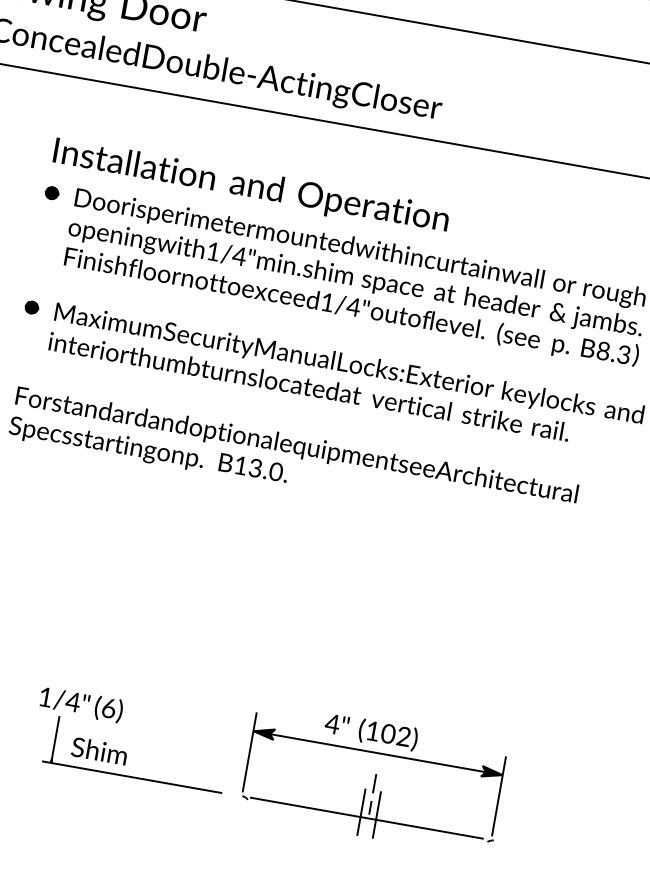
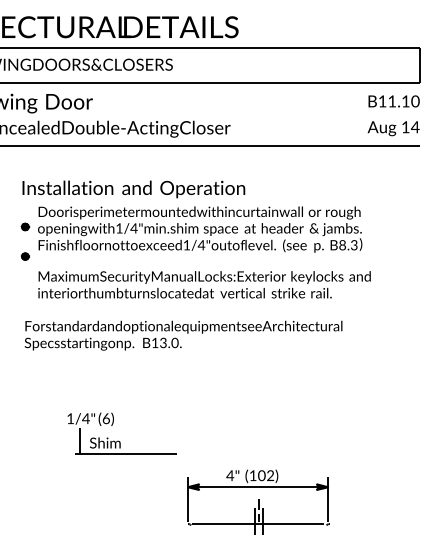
part: (52, 192) -> (25, 226), moved
part: (32, 307) -> (25, 256), moved
part: (123, 750) -> (118, 440), moved

